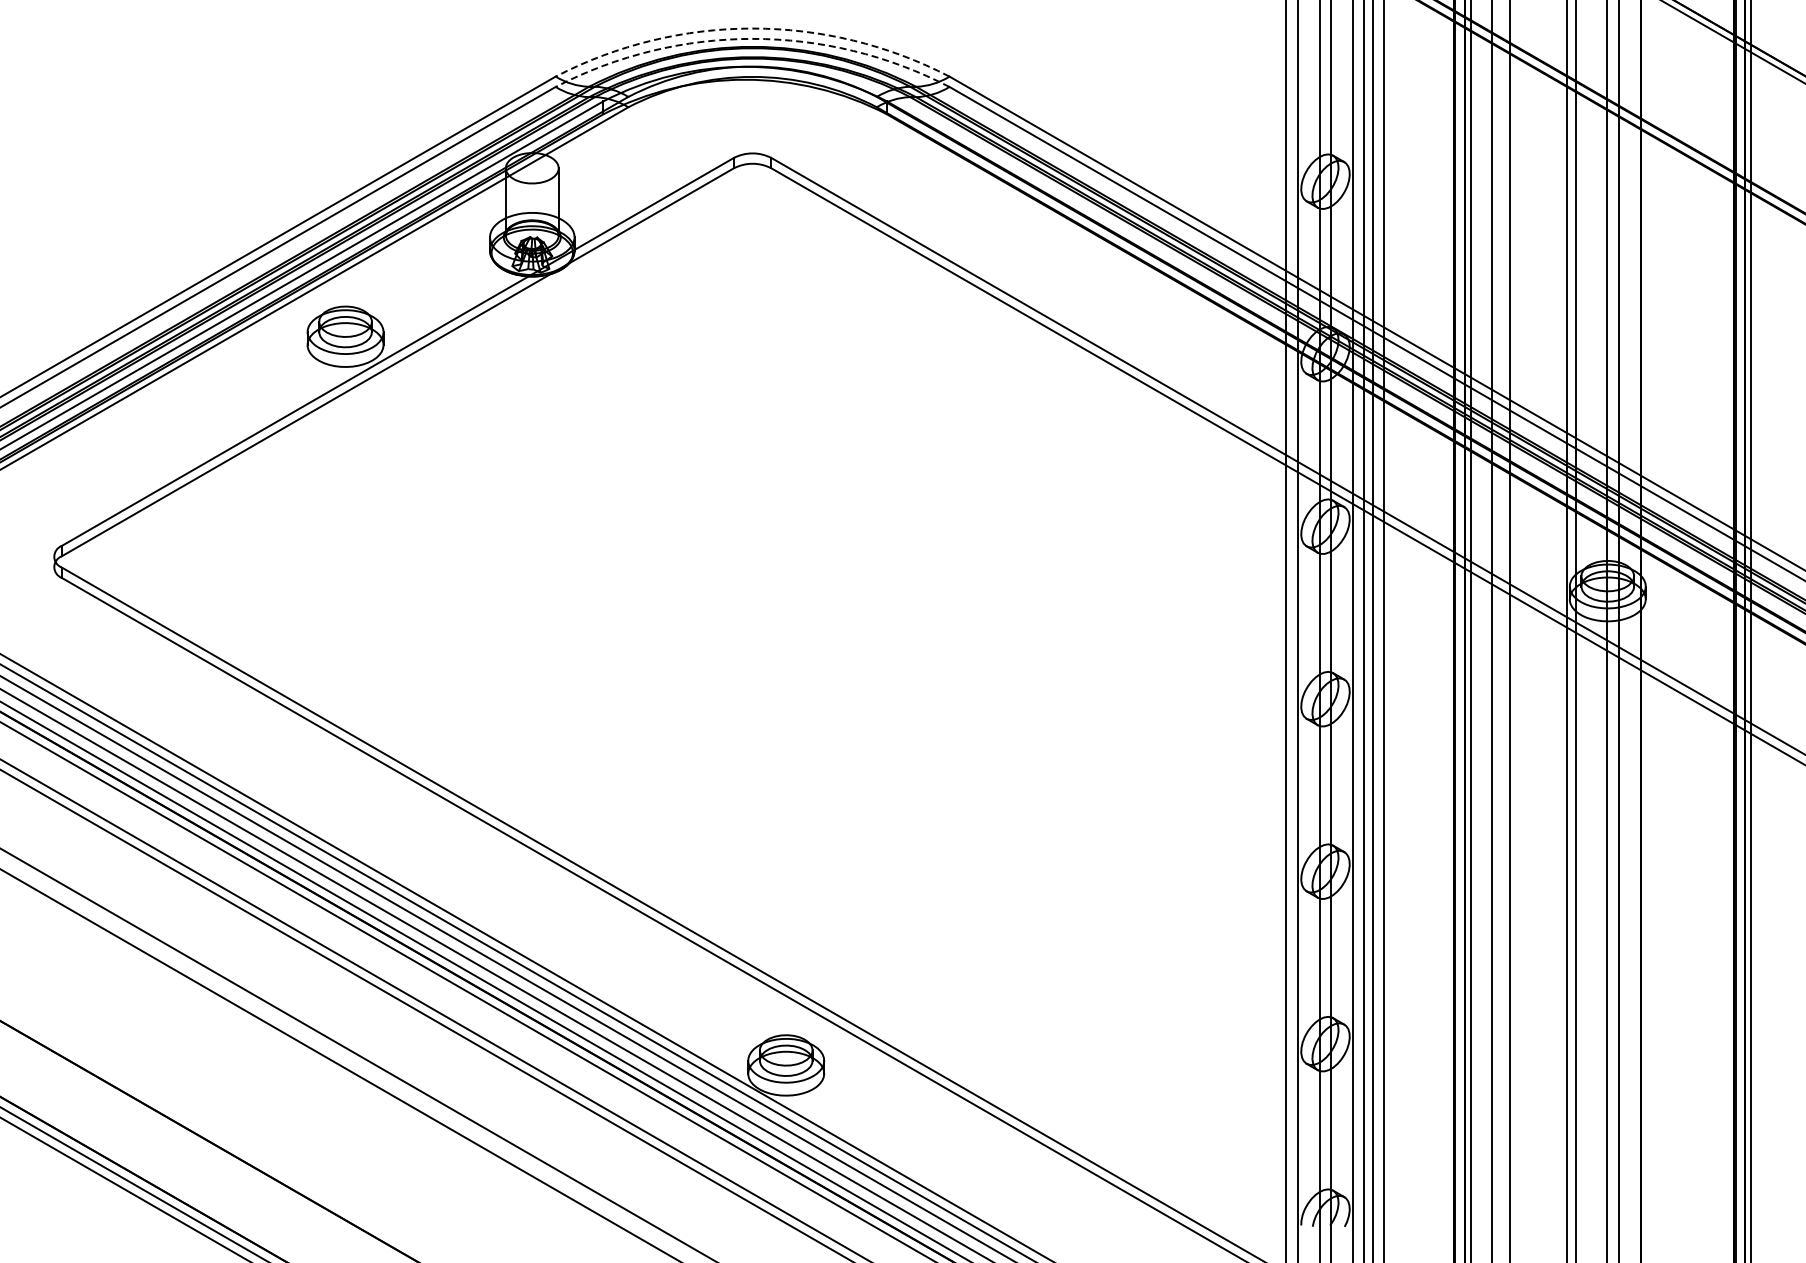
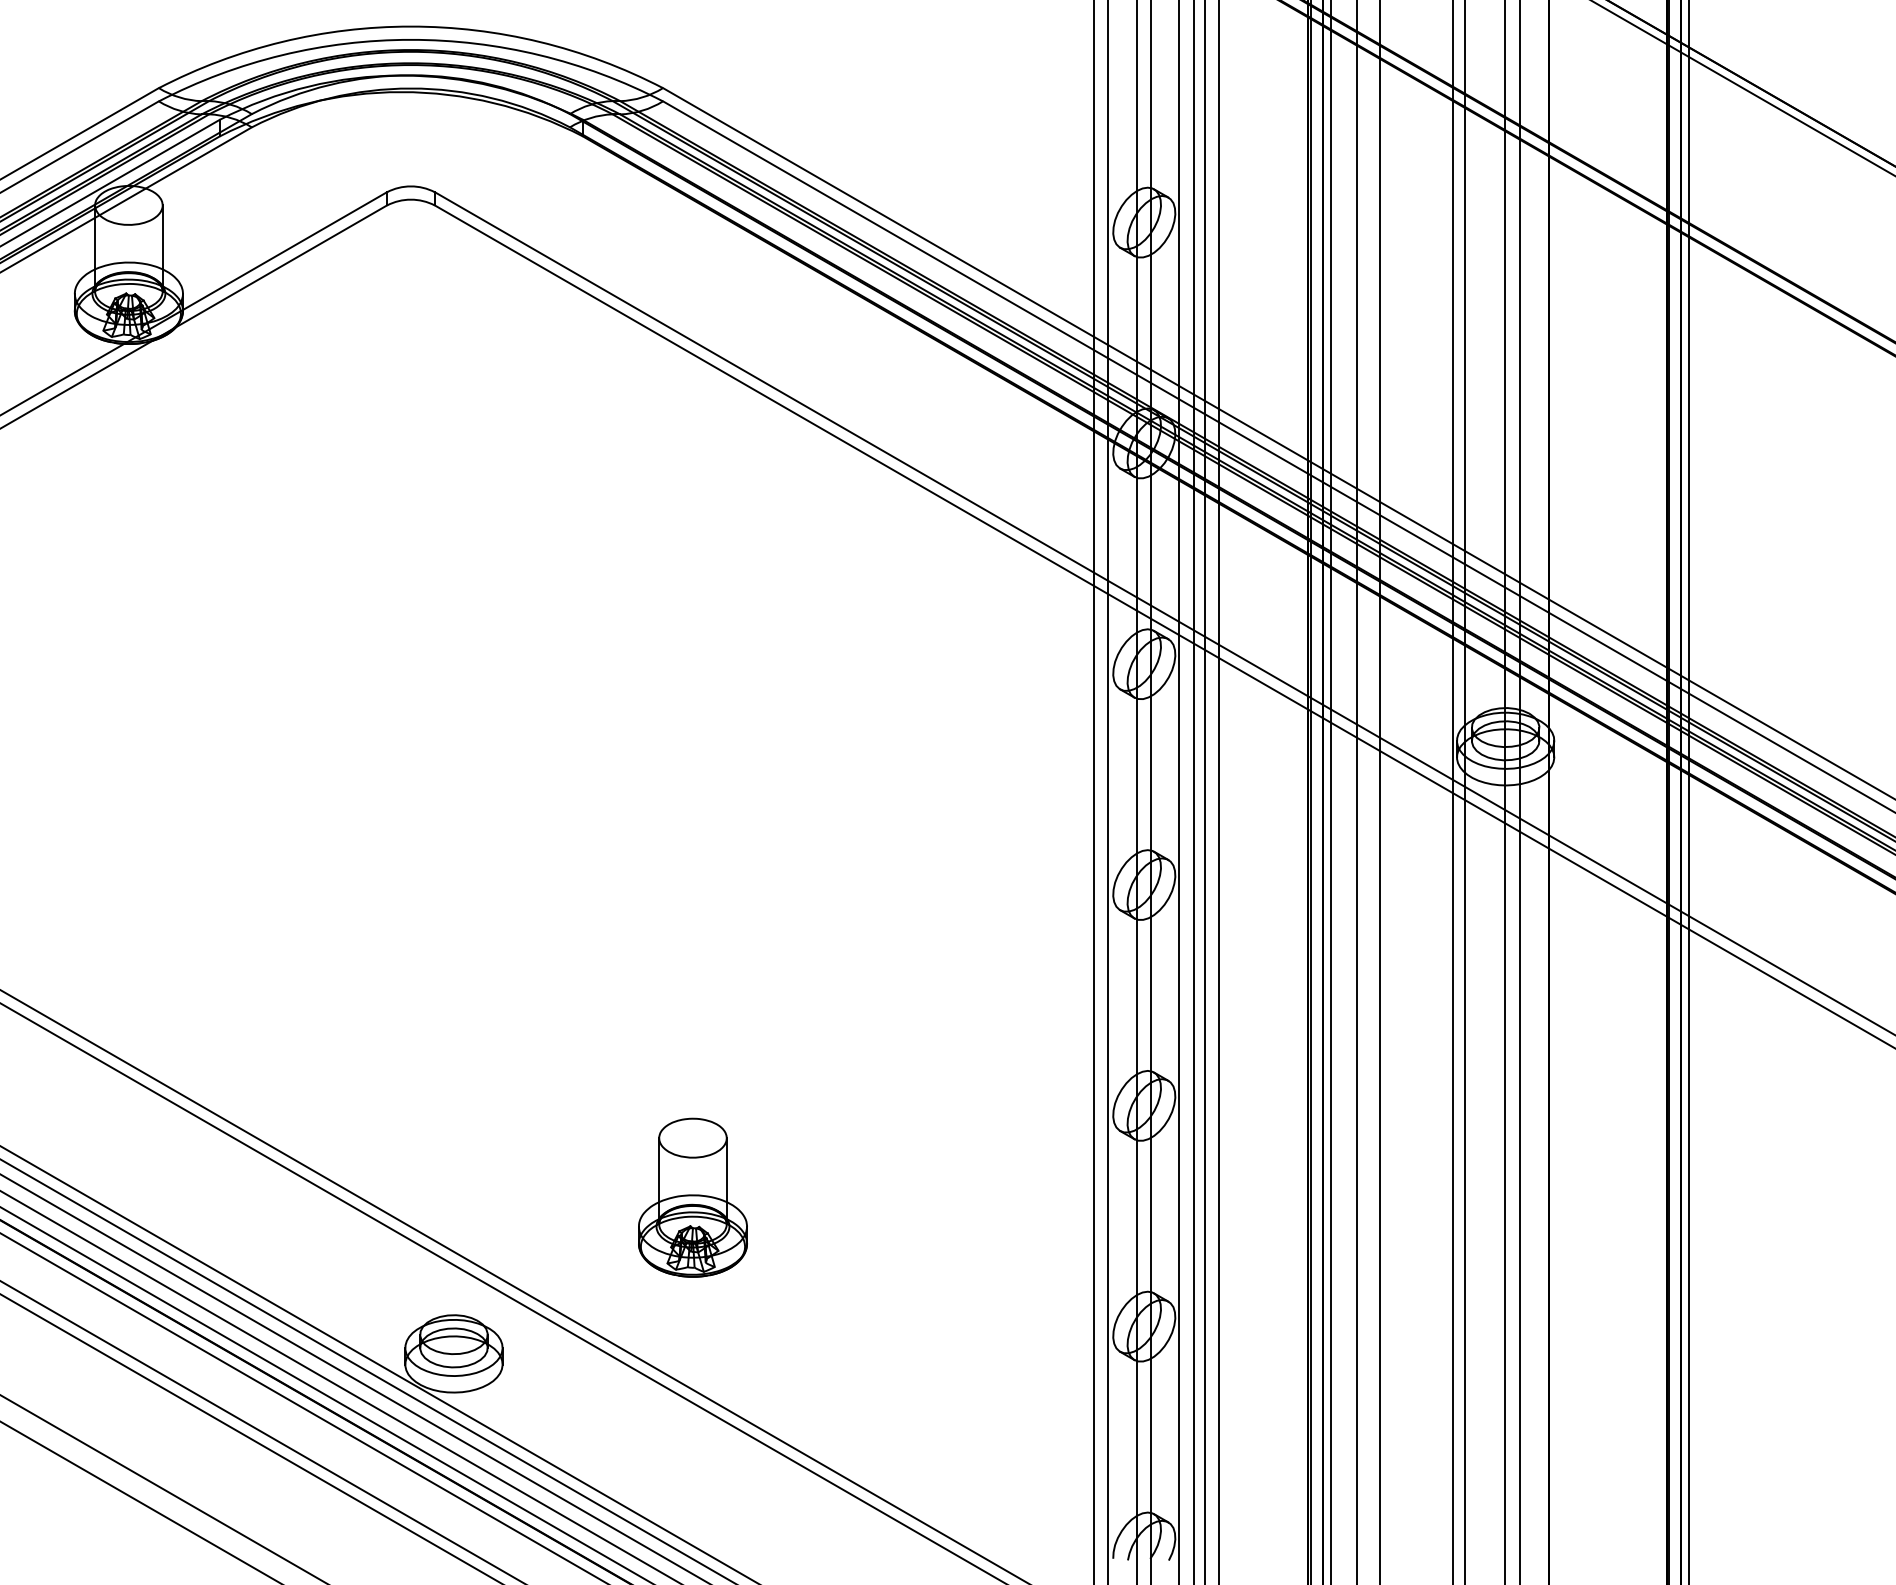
arc: (752, 28) -> (410, 26), dashed -> solid
arc: (752, 38) -> (410, 39), dashed -> solid
part: (972, 943) -> (692, 1197), added

